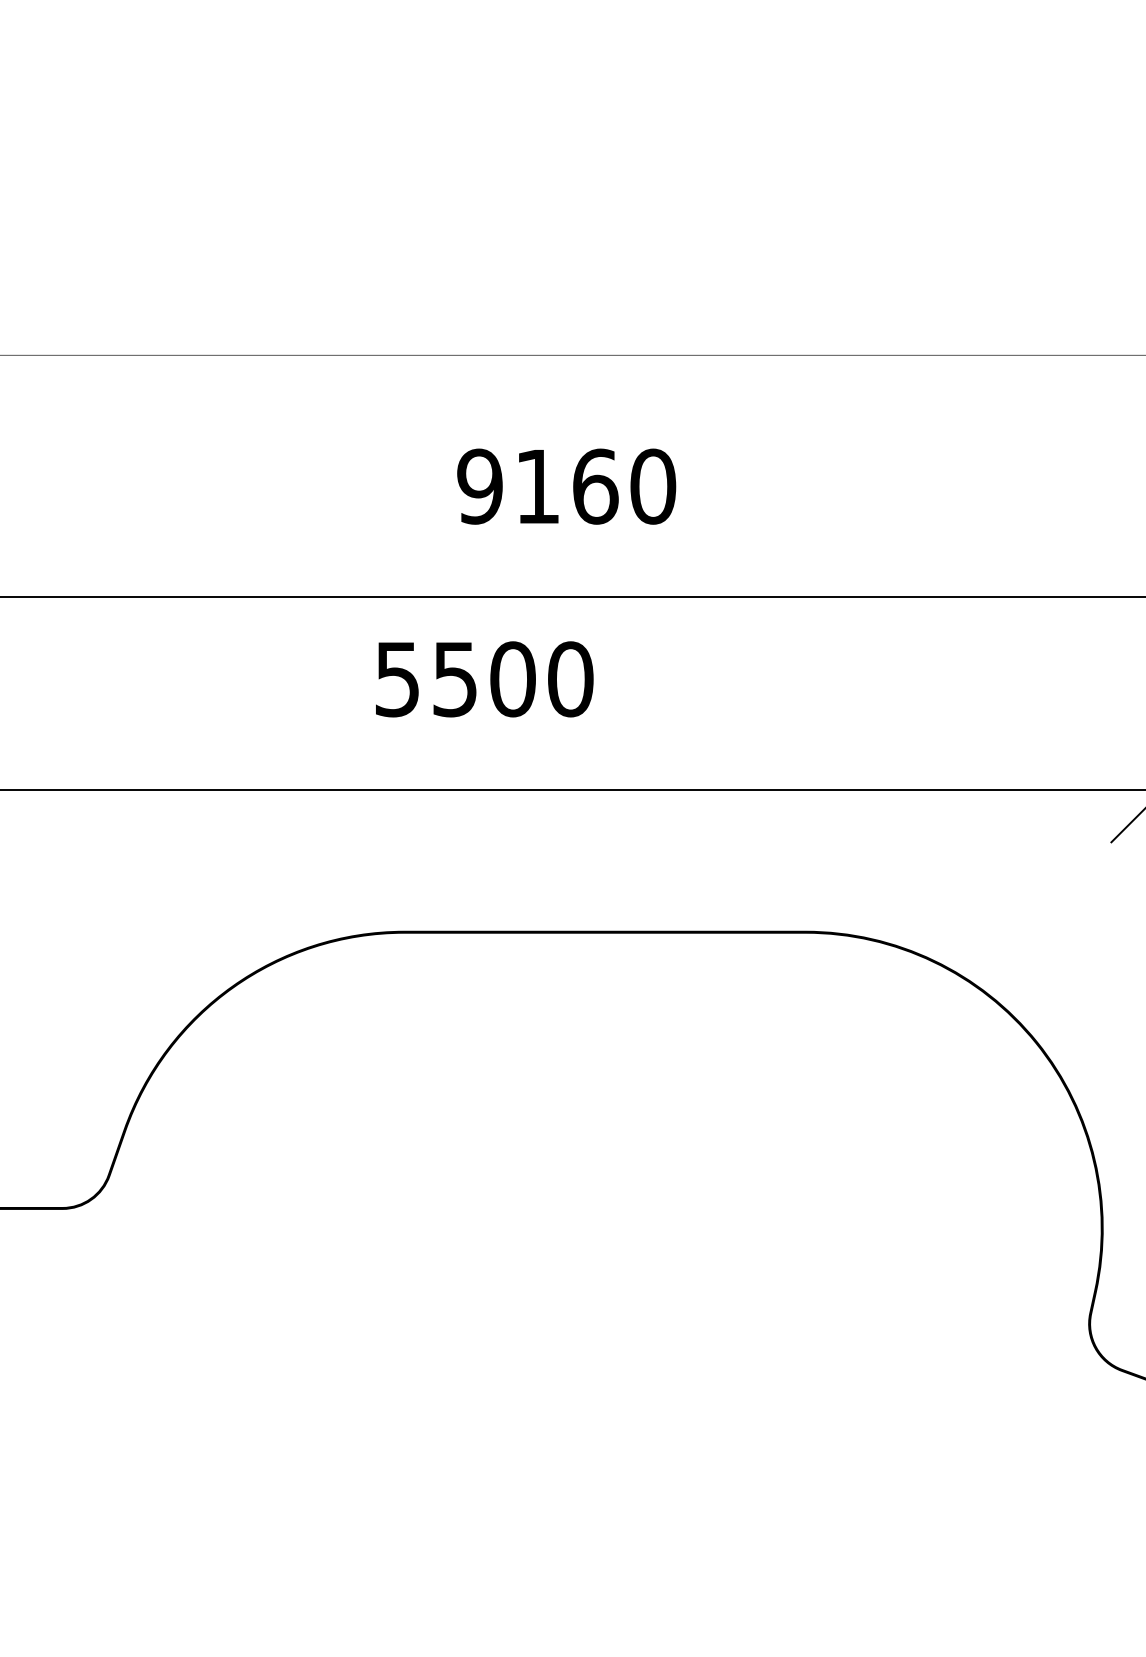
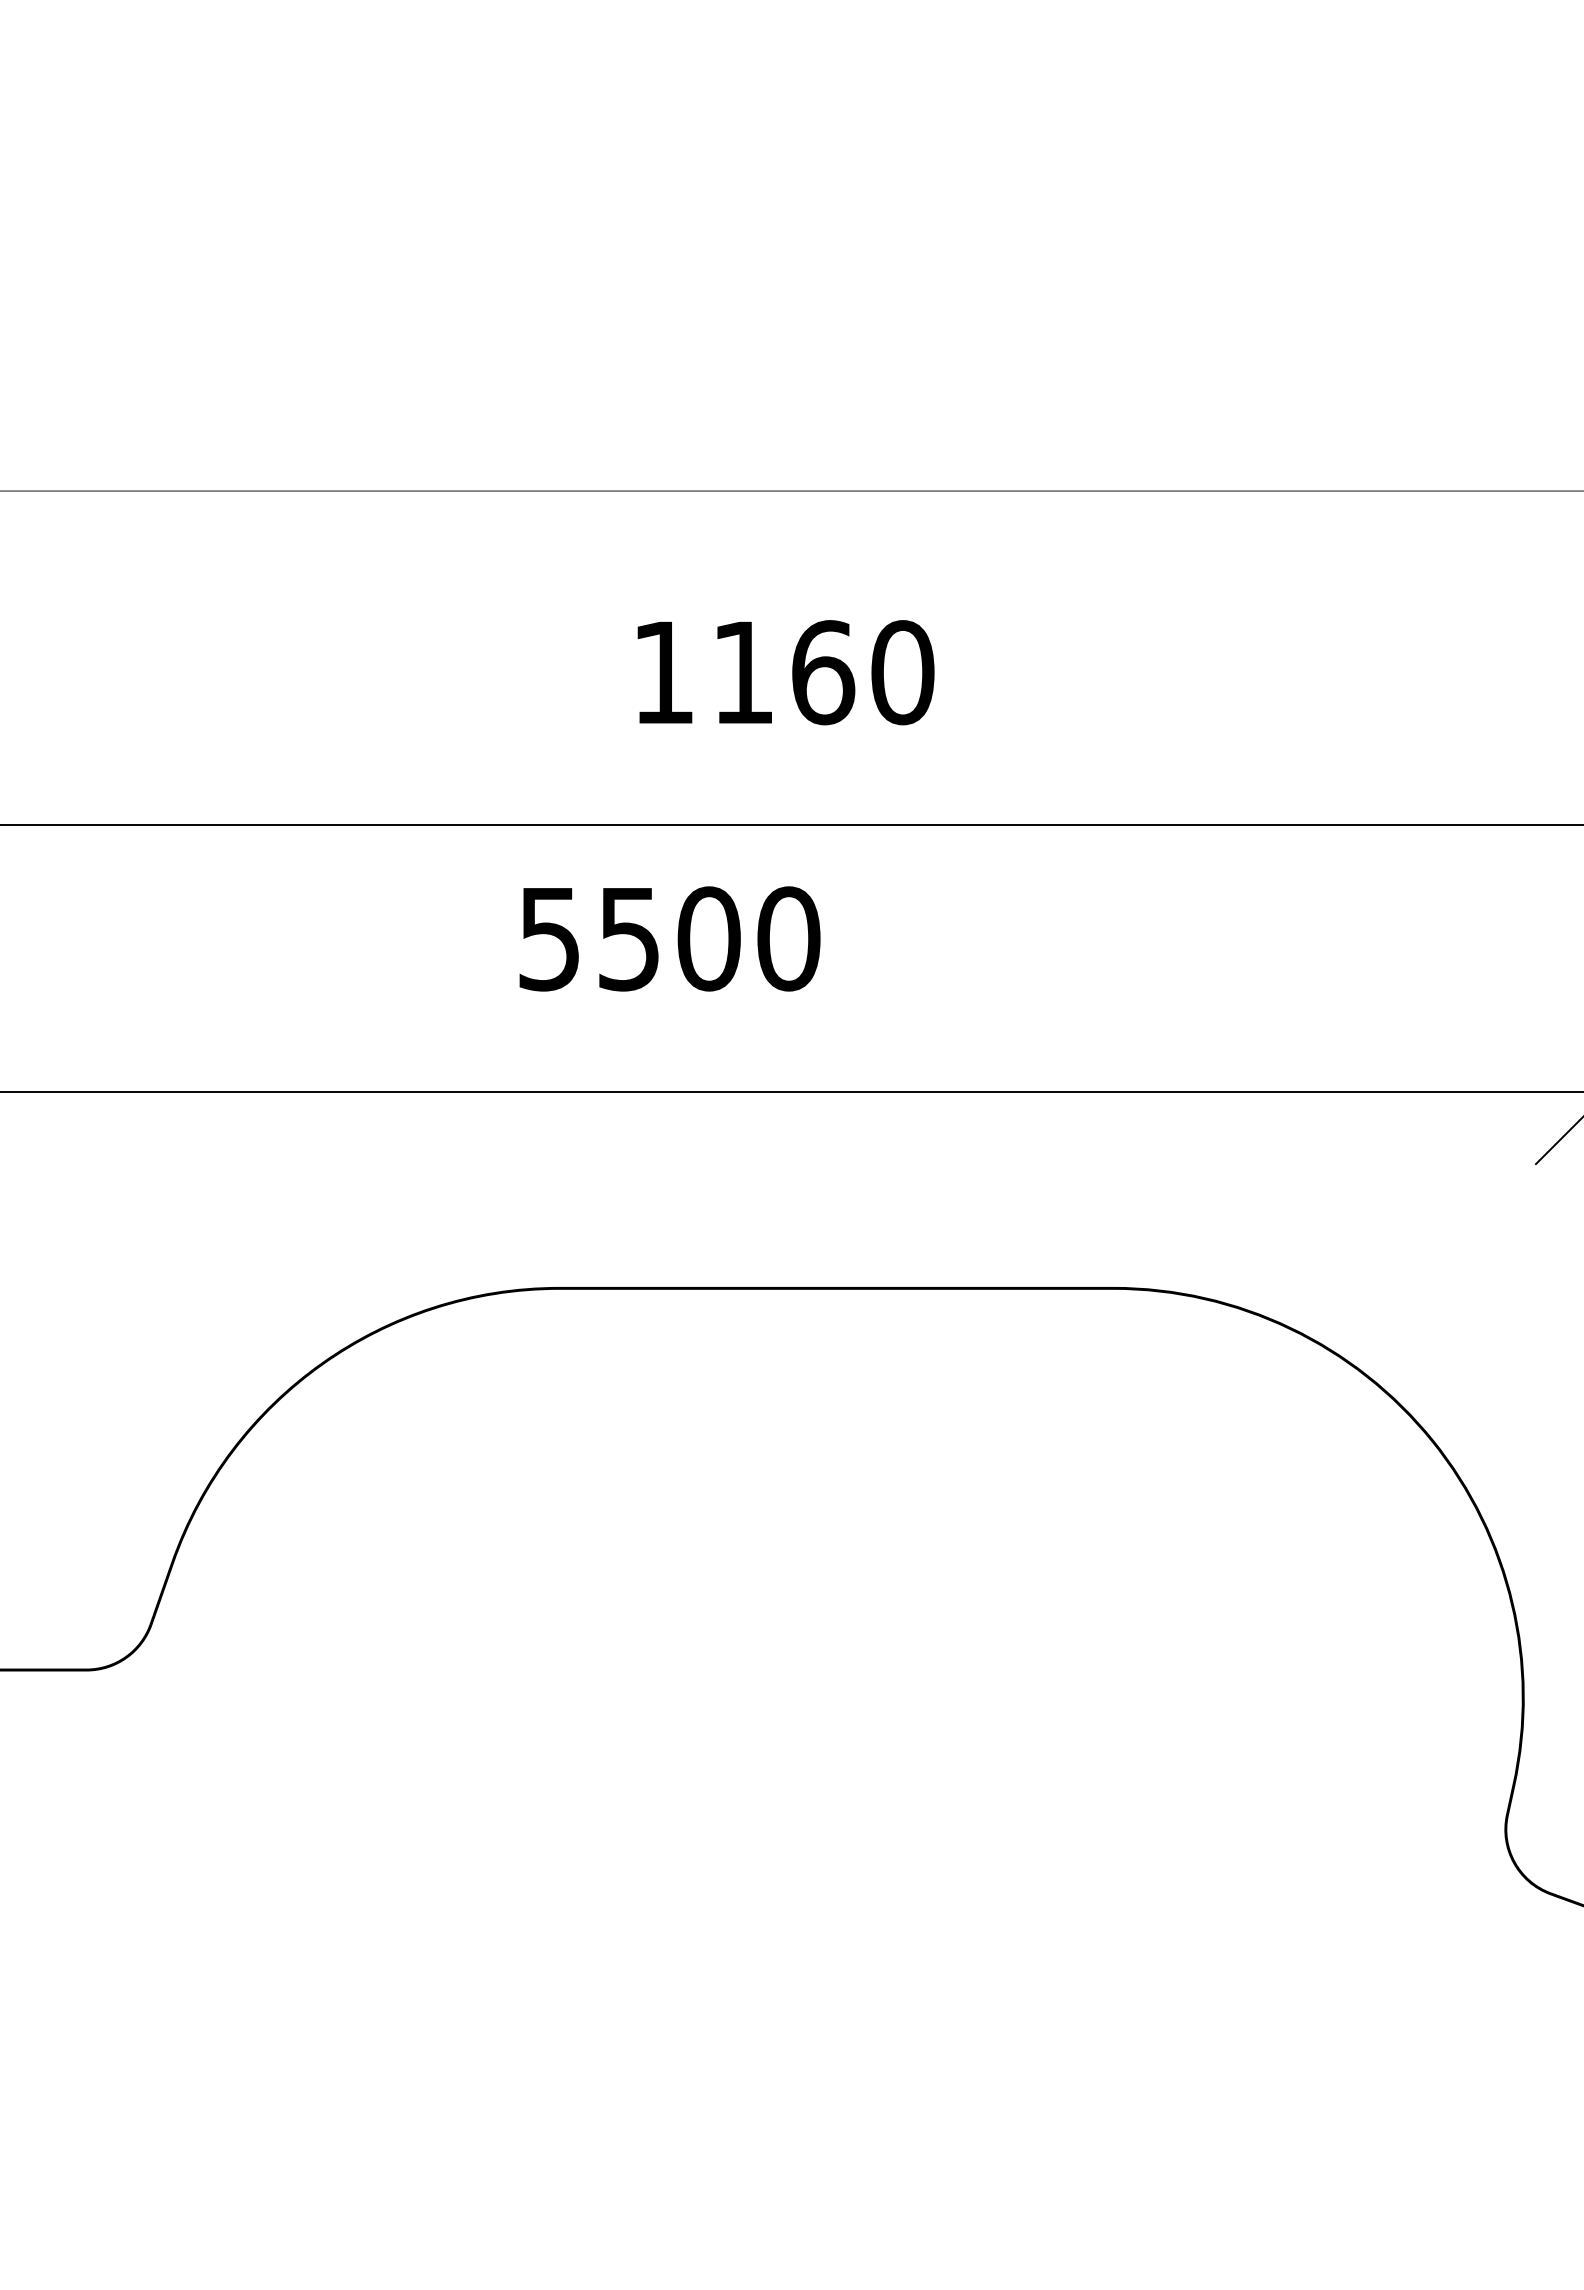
text: (480, 486) -> (663, 672), 9160 -> 1160

